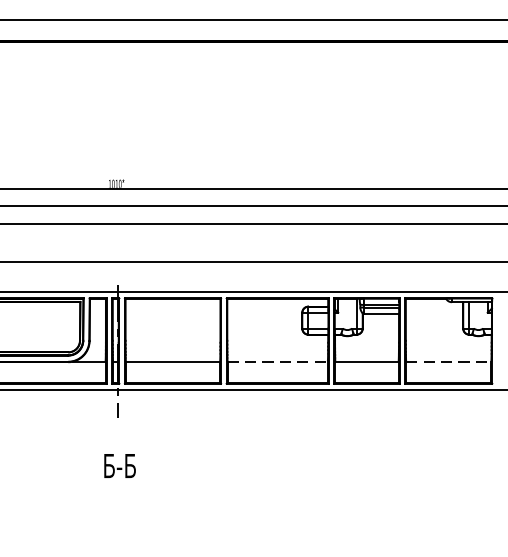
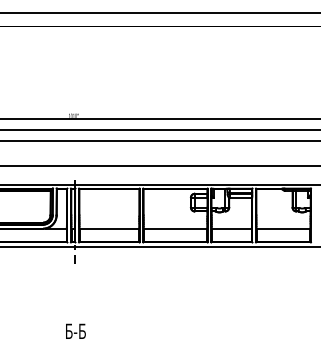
line: (277, 361) -> (175, 228), dashed -> solid
line: (448, 361) -> (283, 228), dashed -> solid
text: (119, 464) -> (75, 330), moved

